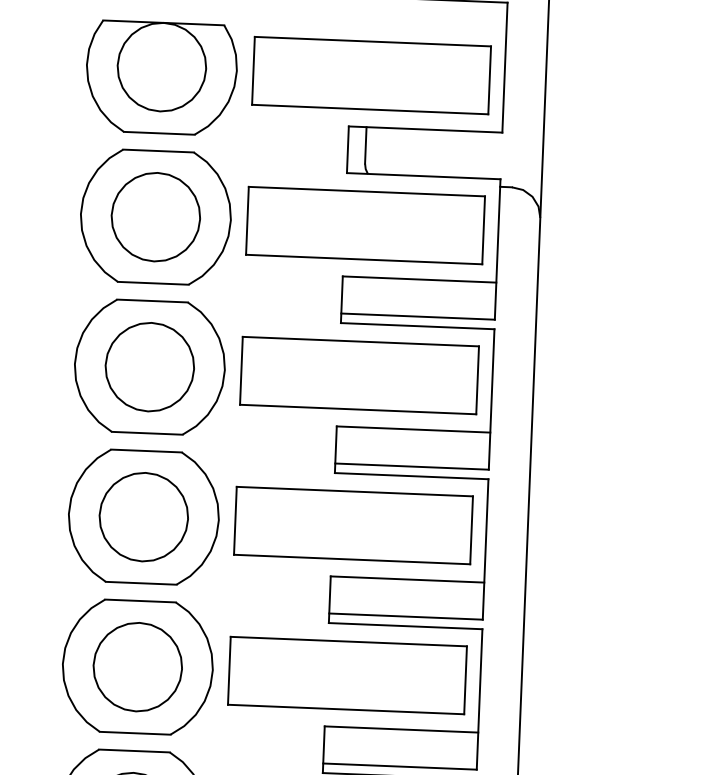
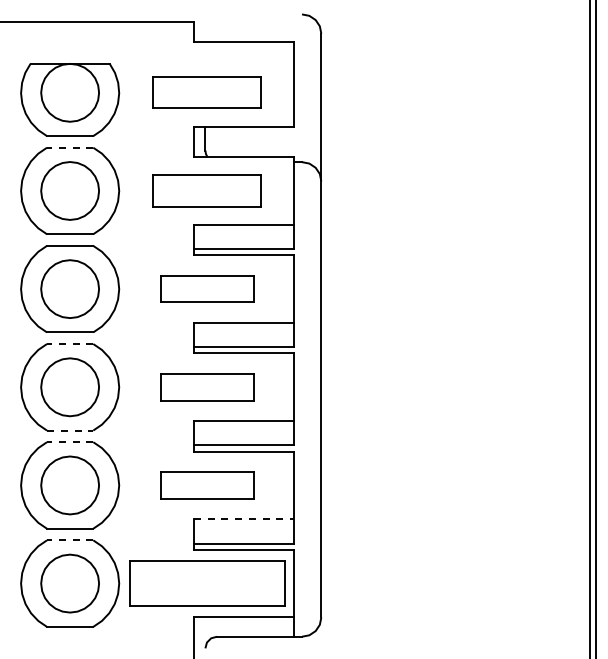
part: (371, 75) -> (207, 92), size x0.7
line: (157, 150) -> (69, 147), solid -> dashed
part: (365, 224) -> (207, 190), size x0.7
part: (359, 374) -> (207, 288), size x0.6
line: (145, 451) -> (69, 344), solid -> dashed
part: (353, 525) -> (207, 387), size x0.6
line: (141, 583) -> (70, 430), solid -> dashed
line: (139, 601) -> (69, 442), solid -> dashed
part: (347, 675) -> (207, 485), size x0.6
line: (402, 729) -> (244, 519), solid -> dashed
line: (133, 751) -> (69, 540), solid -> dashed

